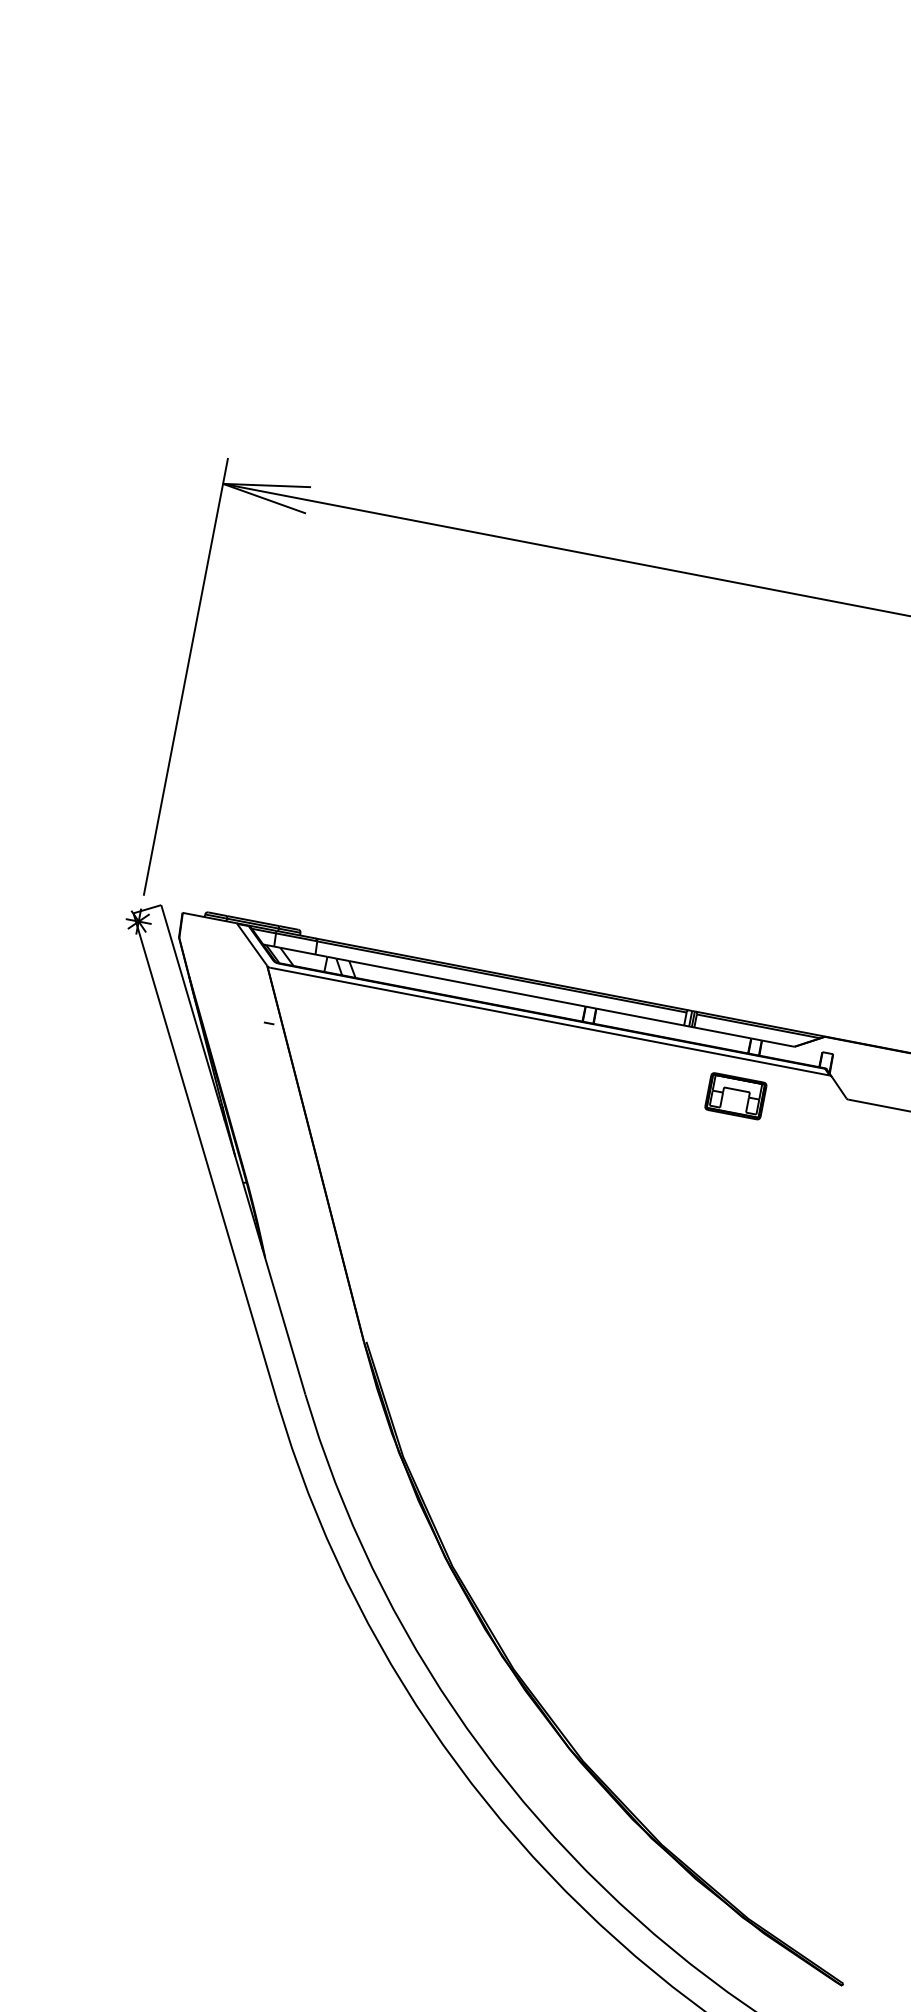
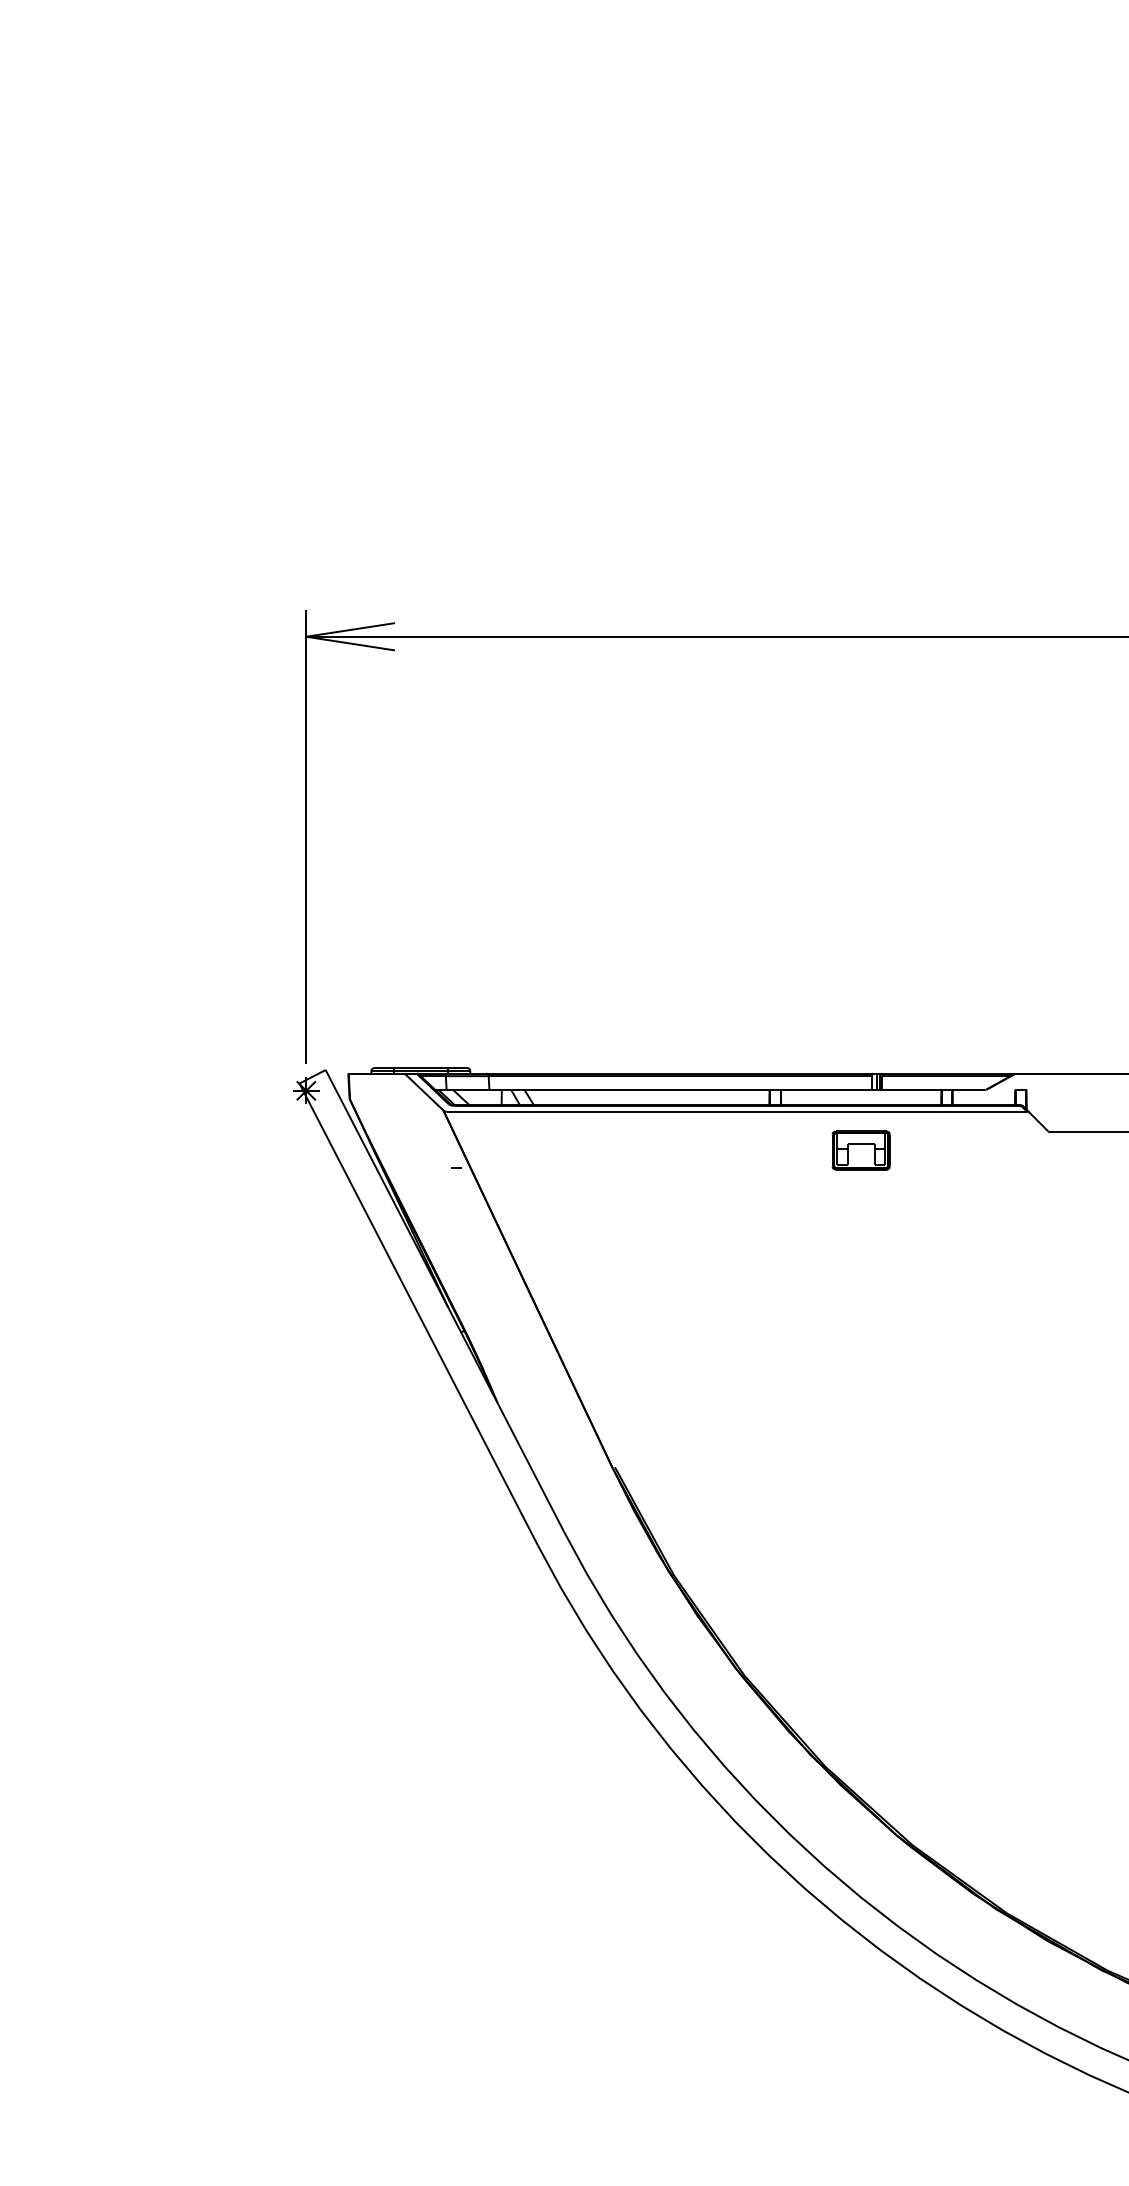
part: (735, 1096) -> (860, 1150), moved

